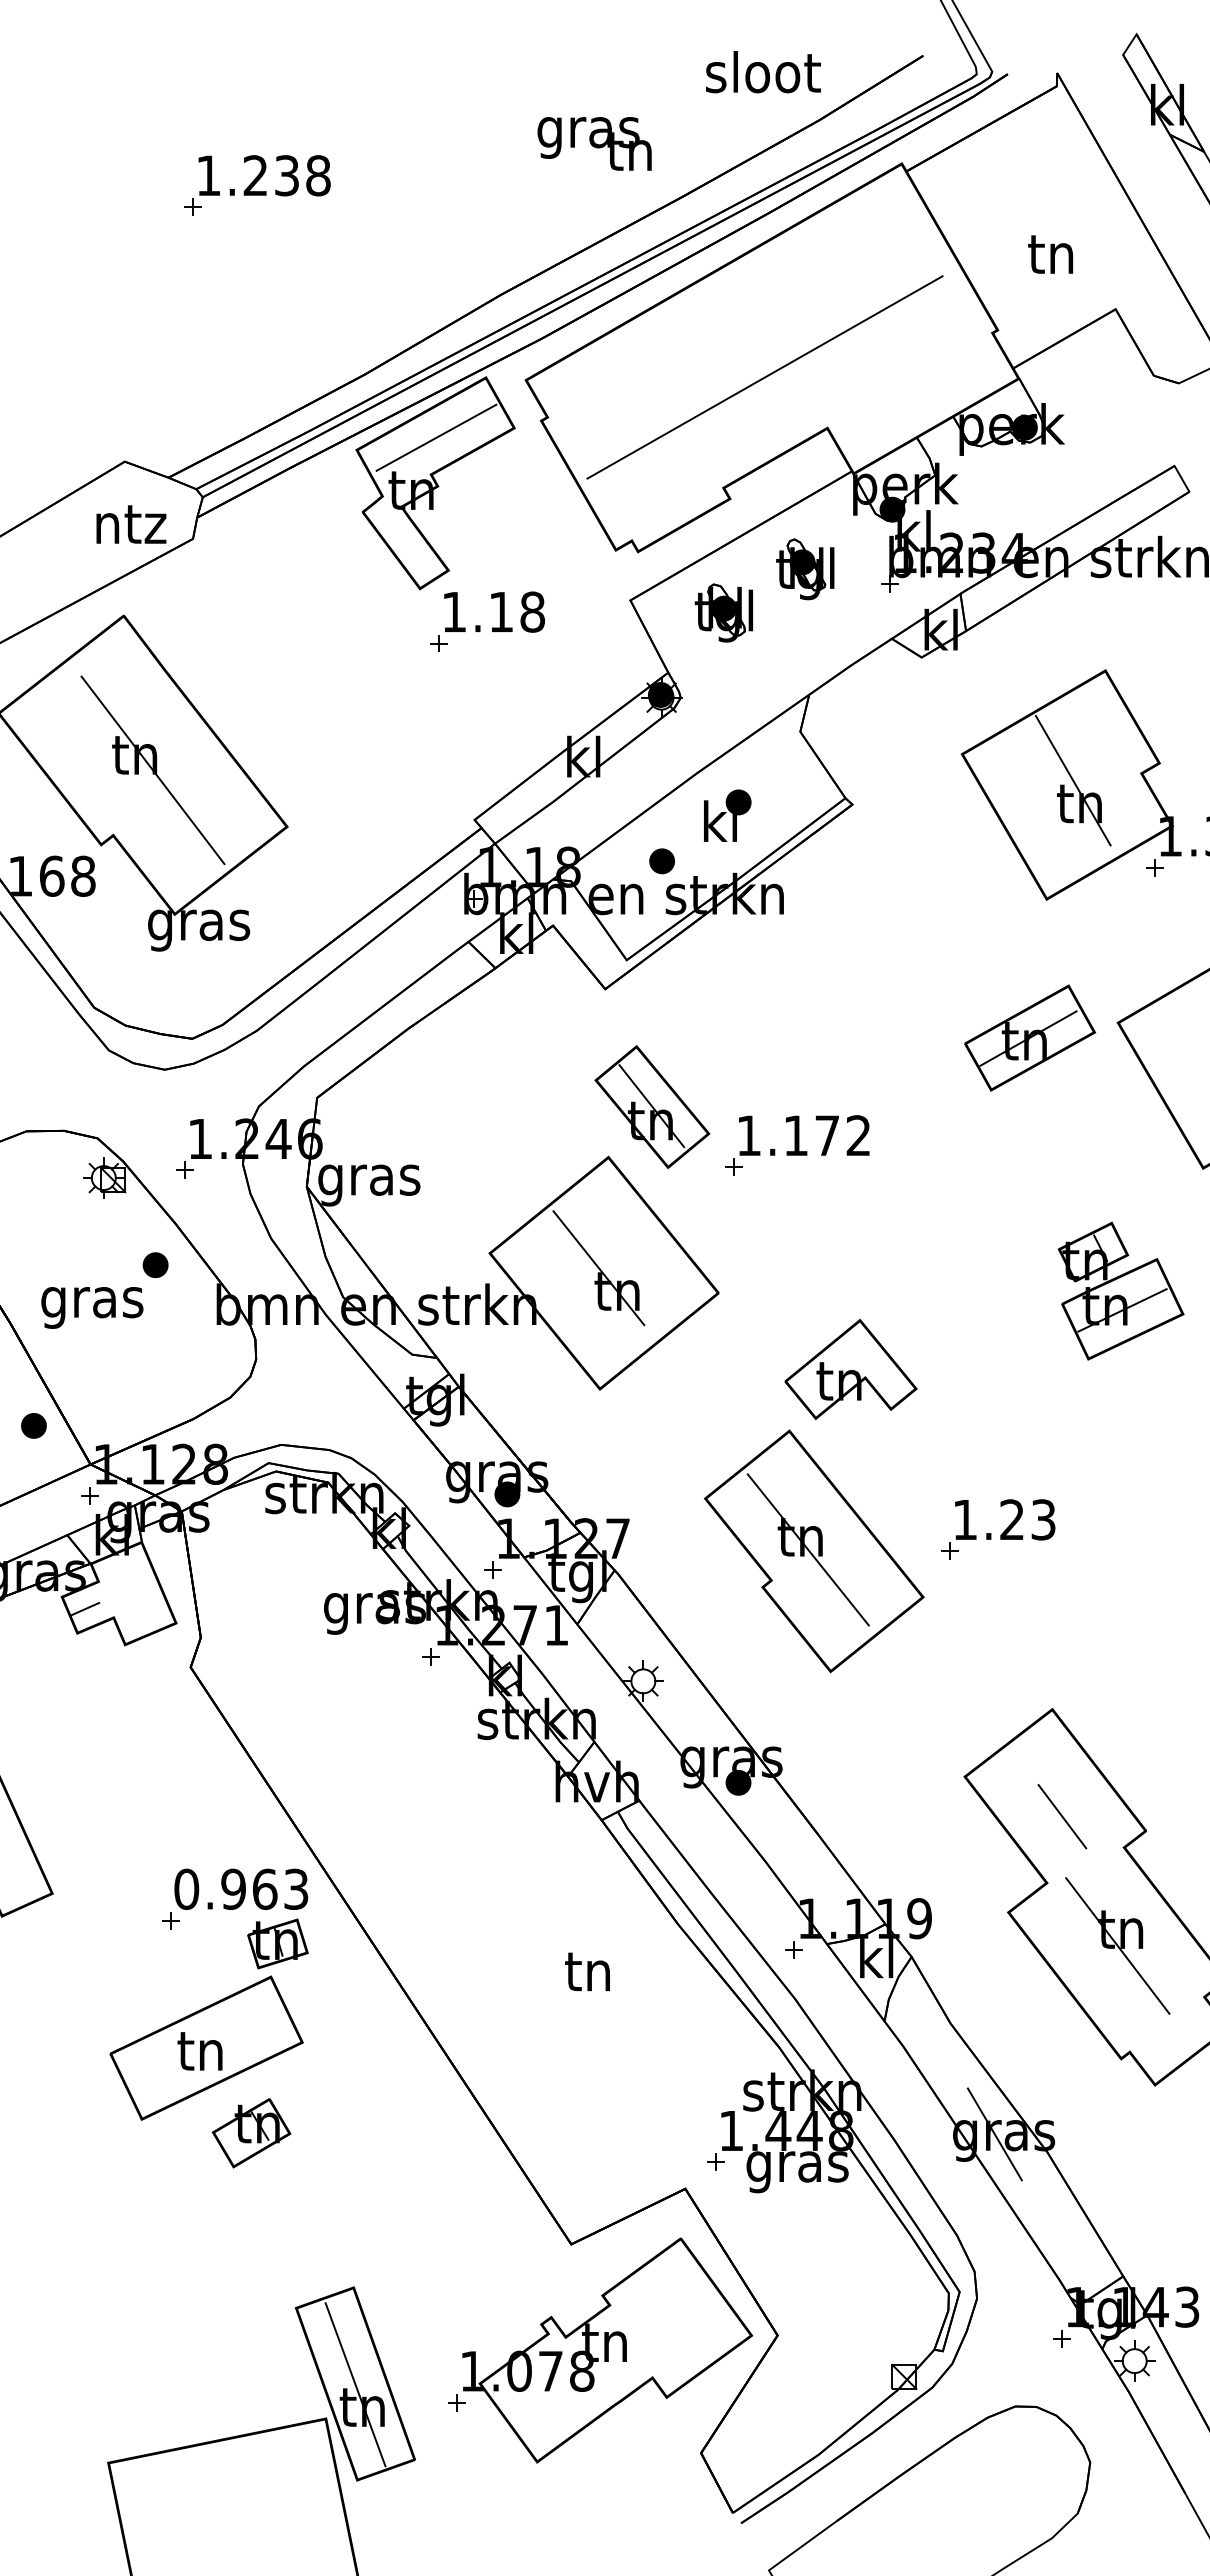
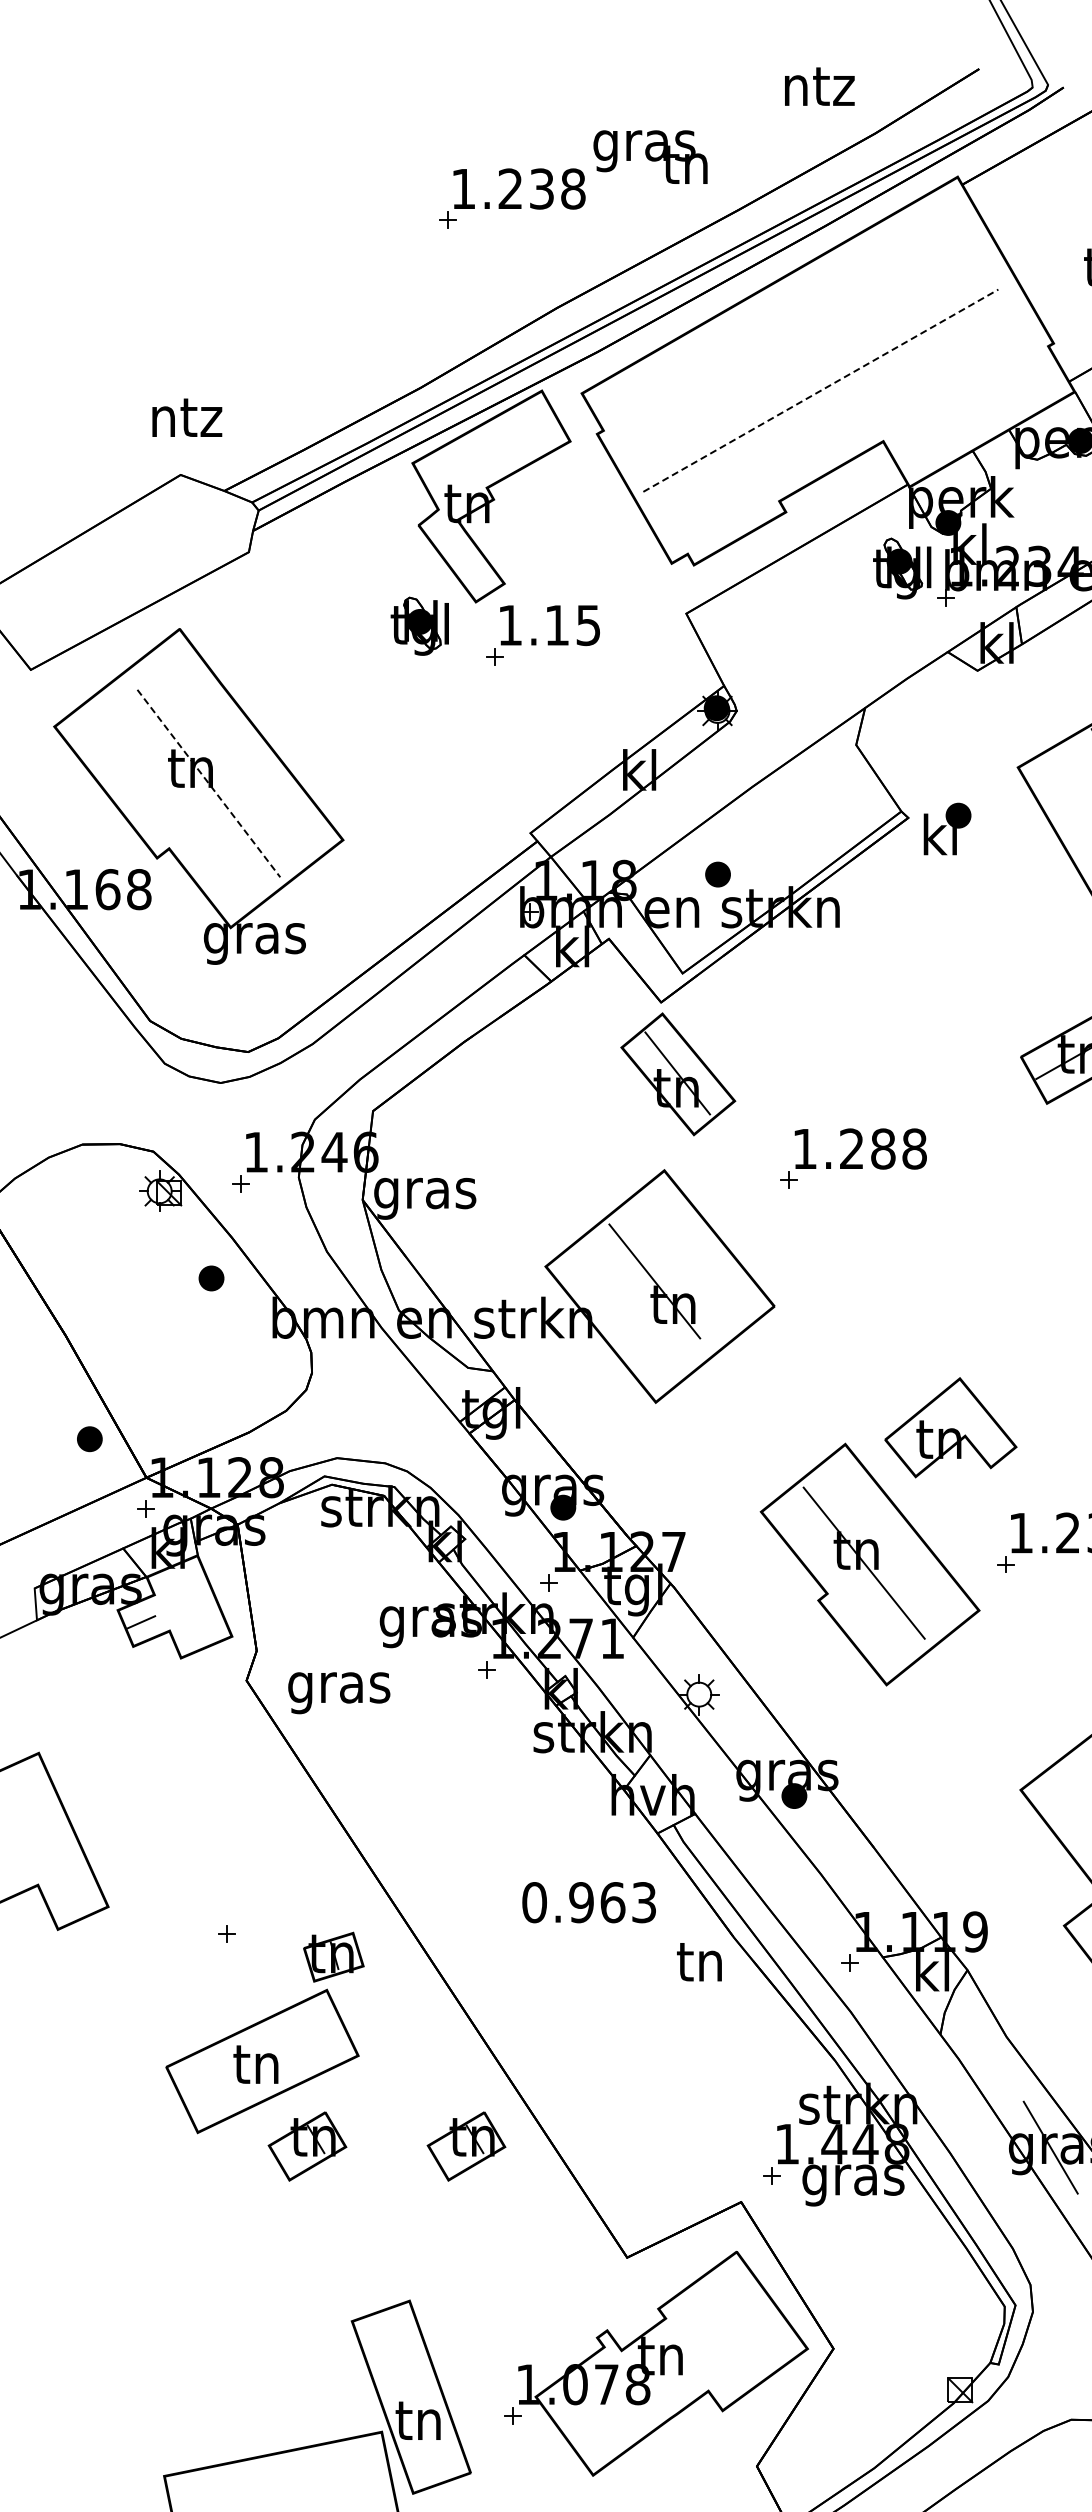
text: (763, 72) -> (819, 85), sloot -> ntz
part: (257, 185) -> (512, 198), moved
line: (765, 377) -> (821, 390), solid -> dashed
line: (436, 437) -> (492, 450), removed
text: (131, 524) -> (187, 417), moved
part: (805, 569) -> (902, 568), moved
text: (532, 611) -> (588, 624), 1.18 -> 1.15
part: (723, 612) -> (419, 625), moved
line: (153, 770) -> (209, 783), solid -> dashed
part: (727, 815) -> (947, 828), moved
part: (652, 1106) -> (678, 1073), moved
text: (827, 1135) -> (883, 1148), 1.172 -> 1.288
text: (92, 1307) -> (339, 1692), moved
part: (850, 1369) -> (950, 1427), moved
text: (241, 1888) -> (589, 1901), moved
text: (587, 1971) -> (699, 1961), moved
part: (410, 2133) -> (466, 2146), added
line: (355, 2384) -> (411, 2397), removed

